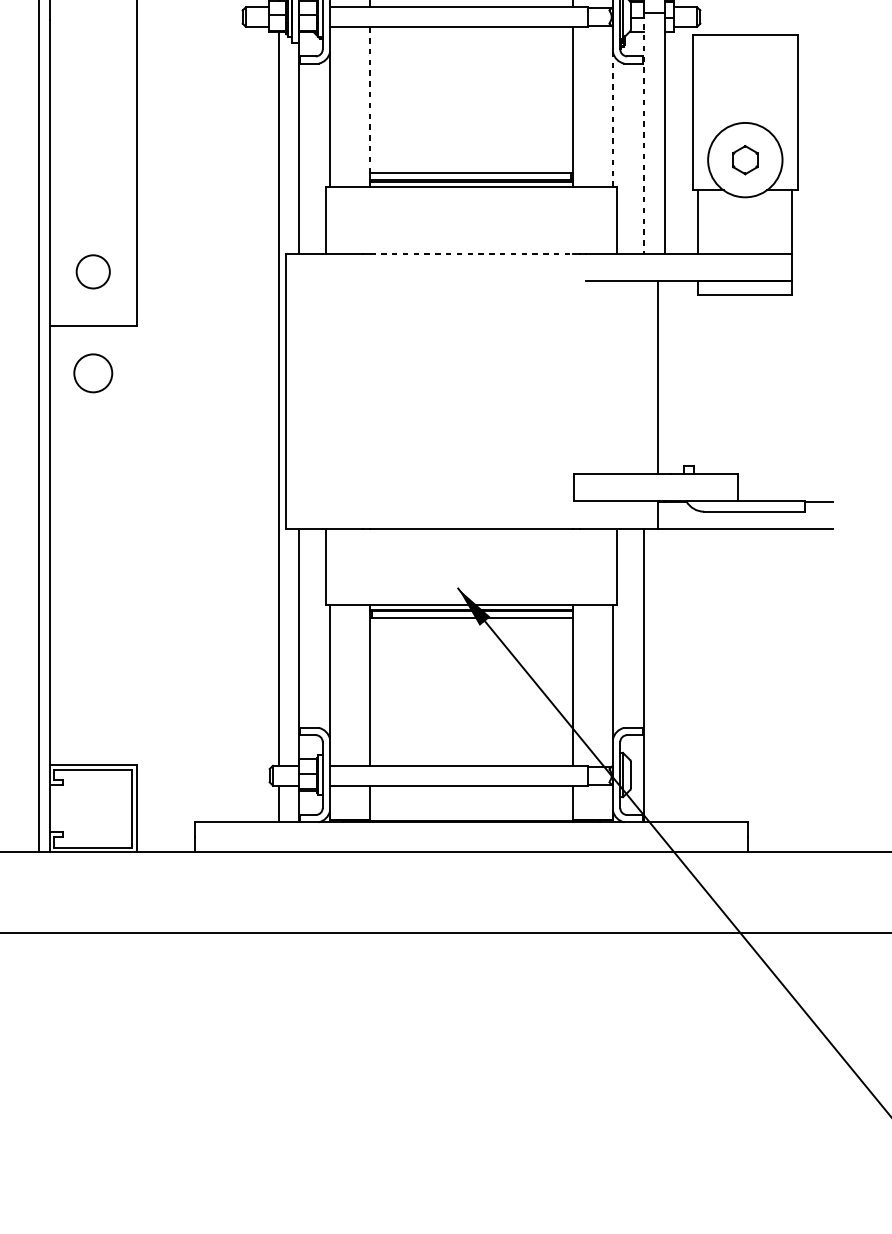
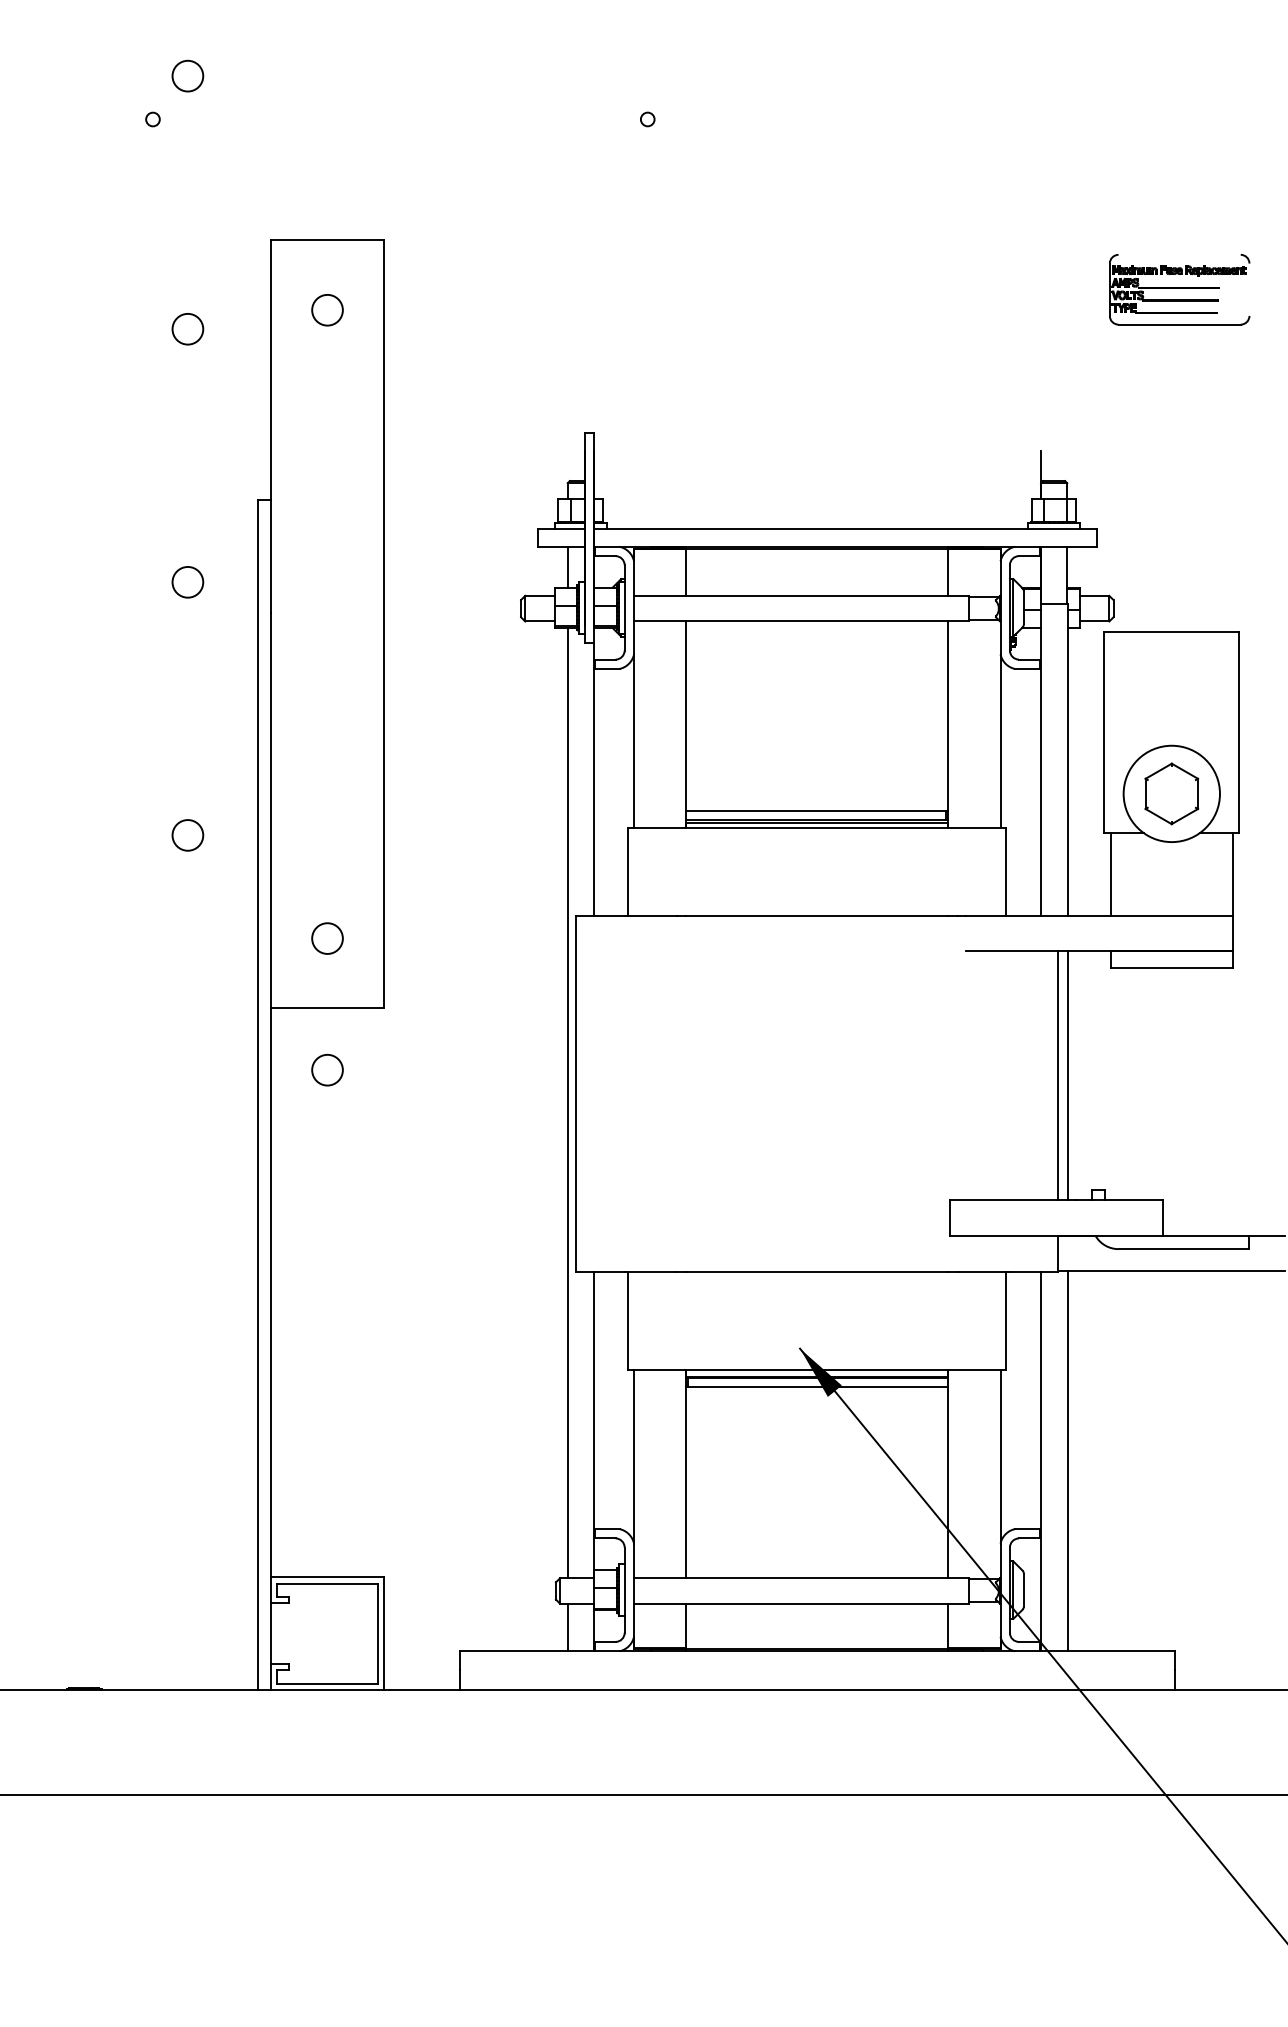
line: (370, 100) -> (686, 716), dashed -> solid
line: (613, 118) -> (1000, 740), dashed -> solid
line: (643, 133) -> (1040, 759), dashed -> solid
part: (745, 159) -> (1171, 793), size x1.67
line: (471, 254) -> (817, 915), dashed -> solid
circle: (93, 271) -> (327, 938), size x0.71
circle: (93, 373) -> (327, 1070), size x0.62
line: (664, 377) -> (1067, 1075), added
line: (664, 675) -> (1067, 1461), added

